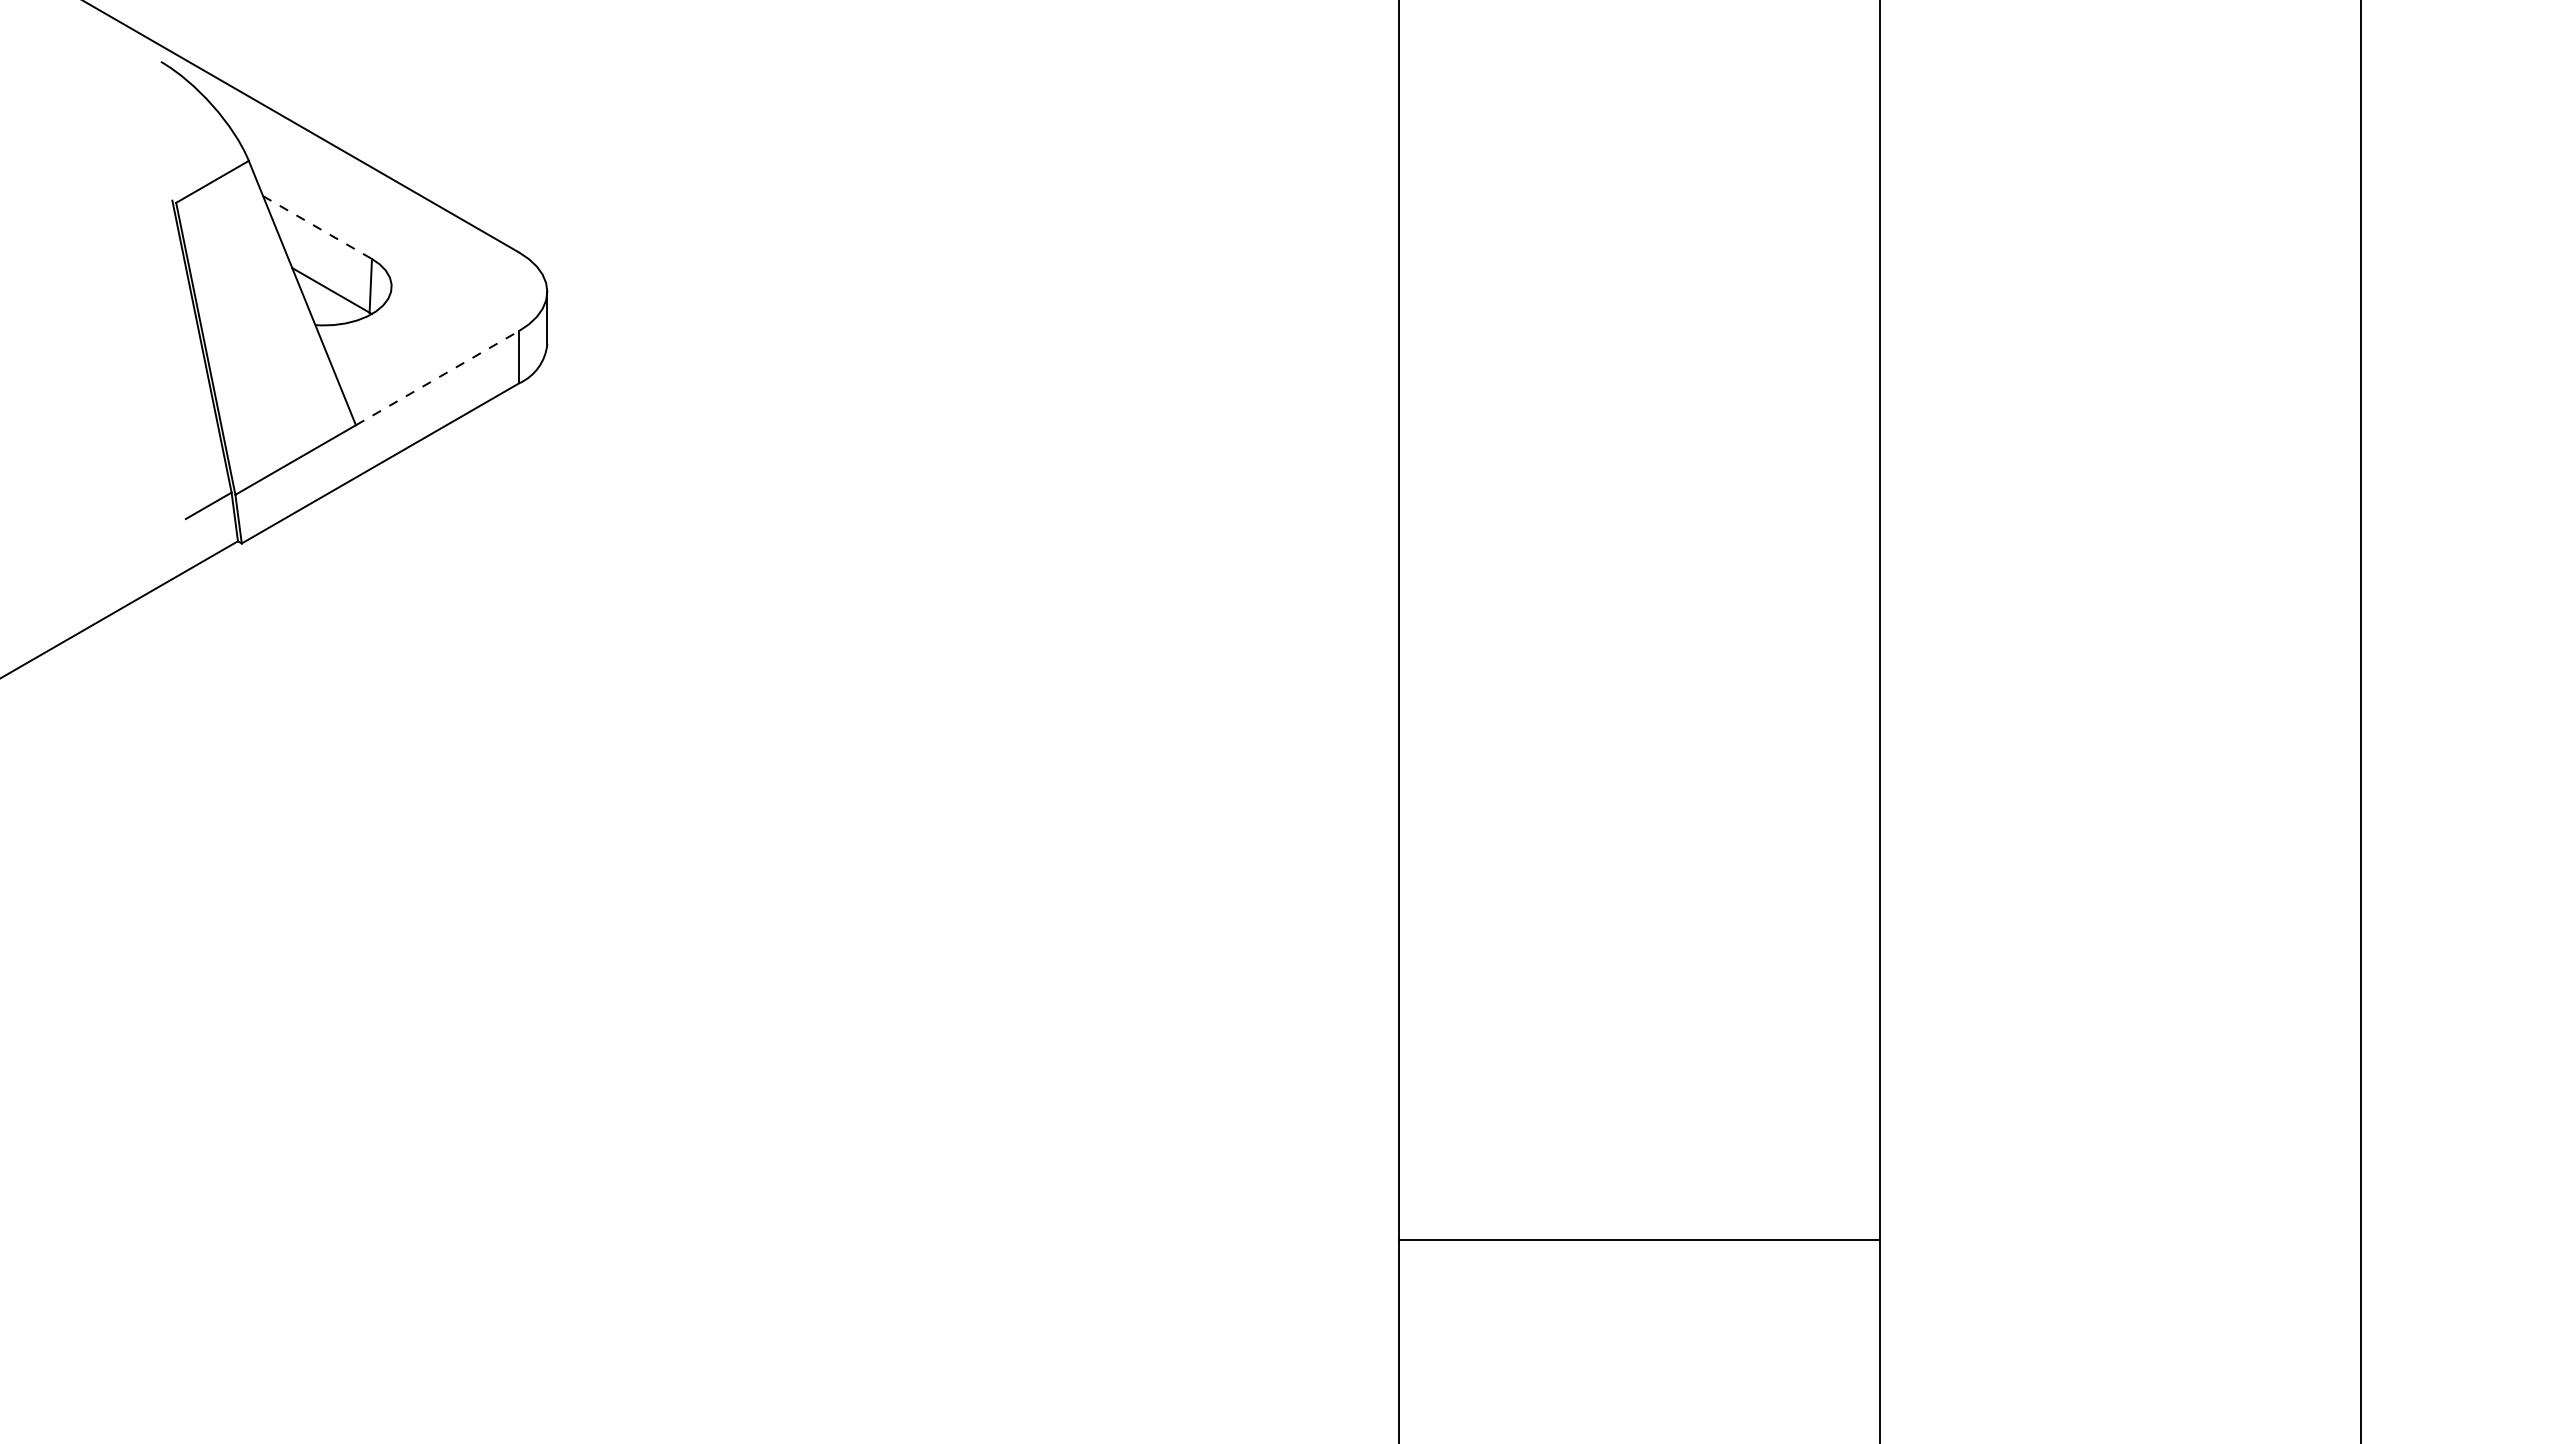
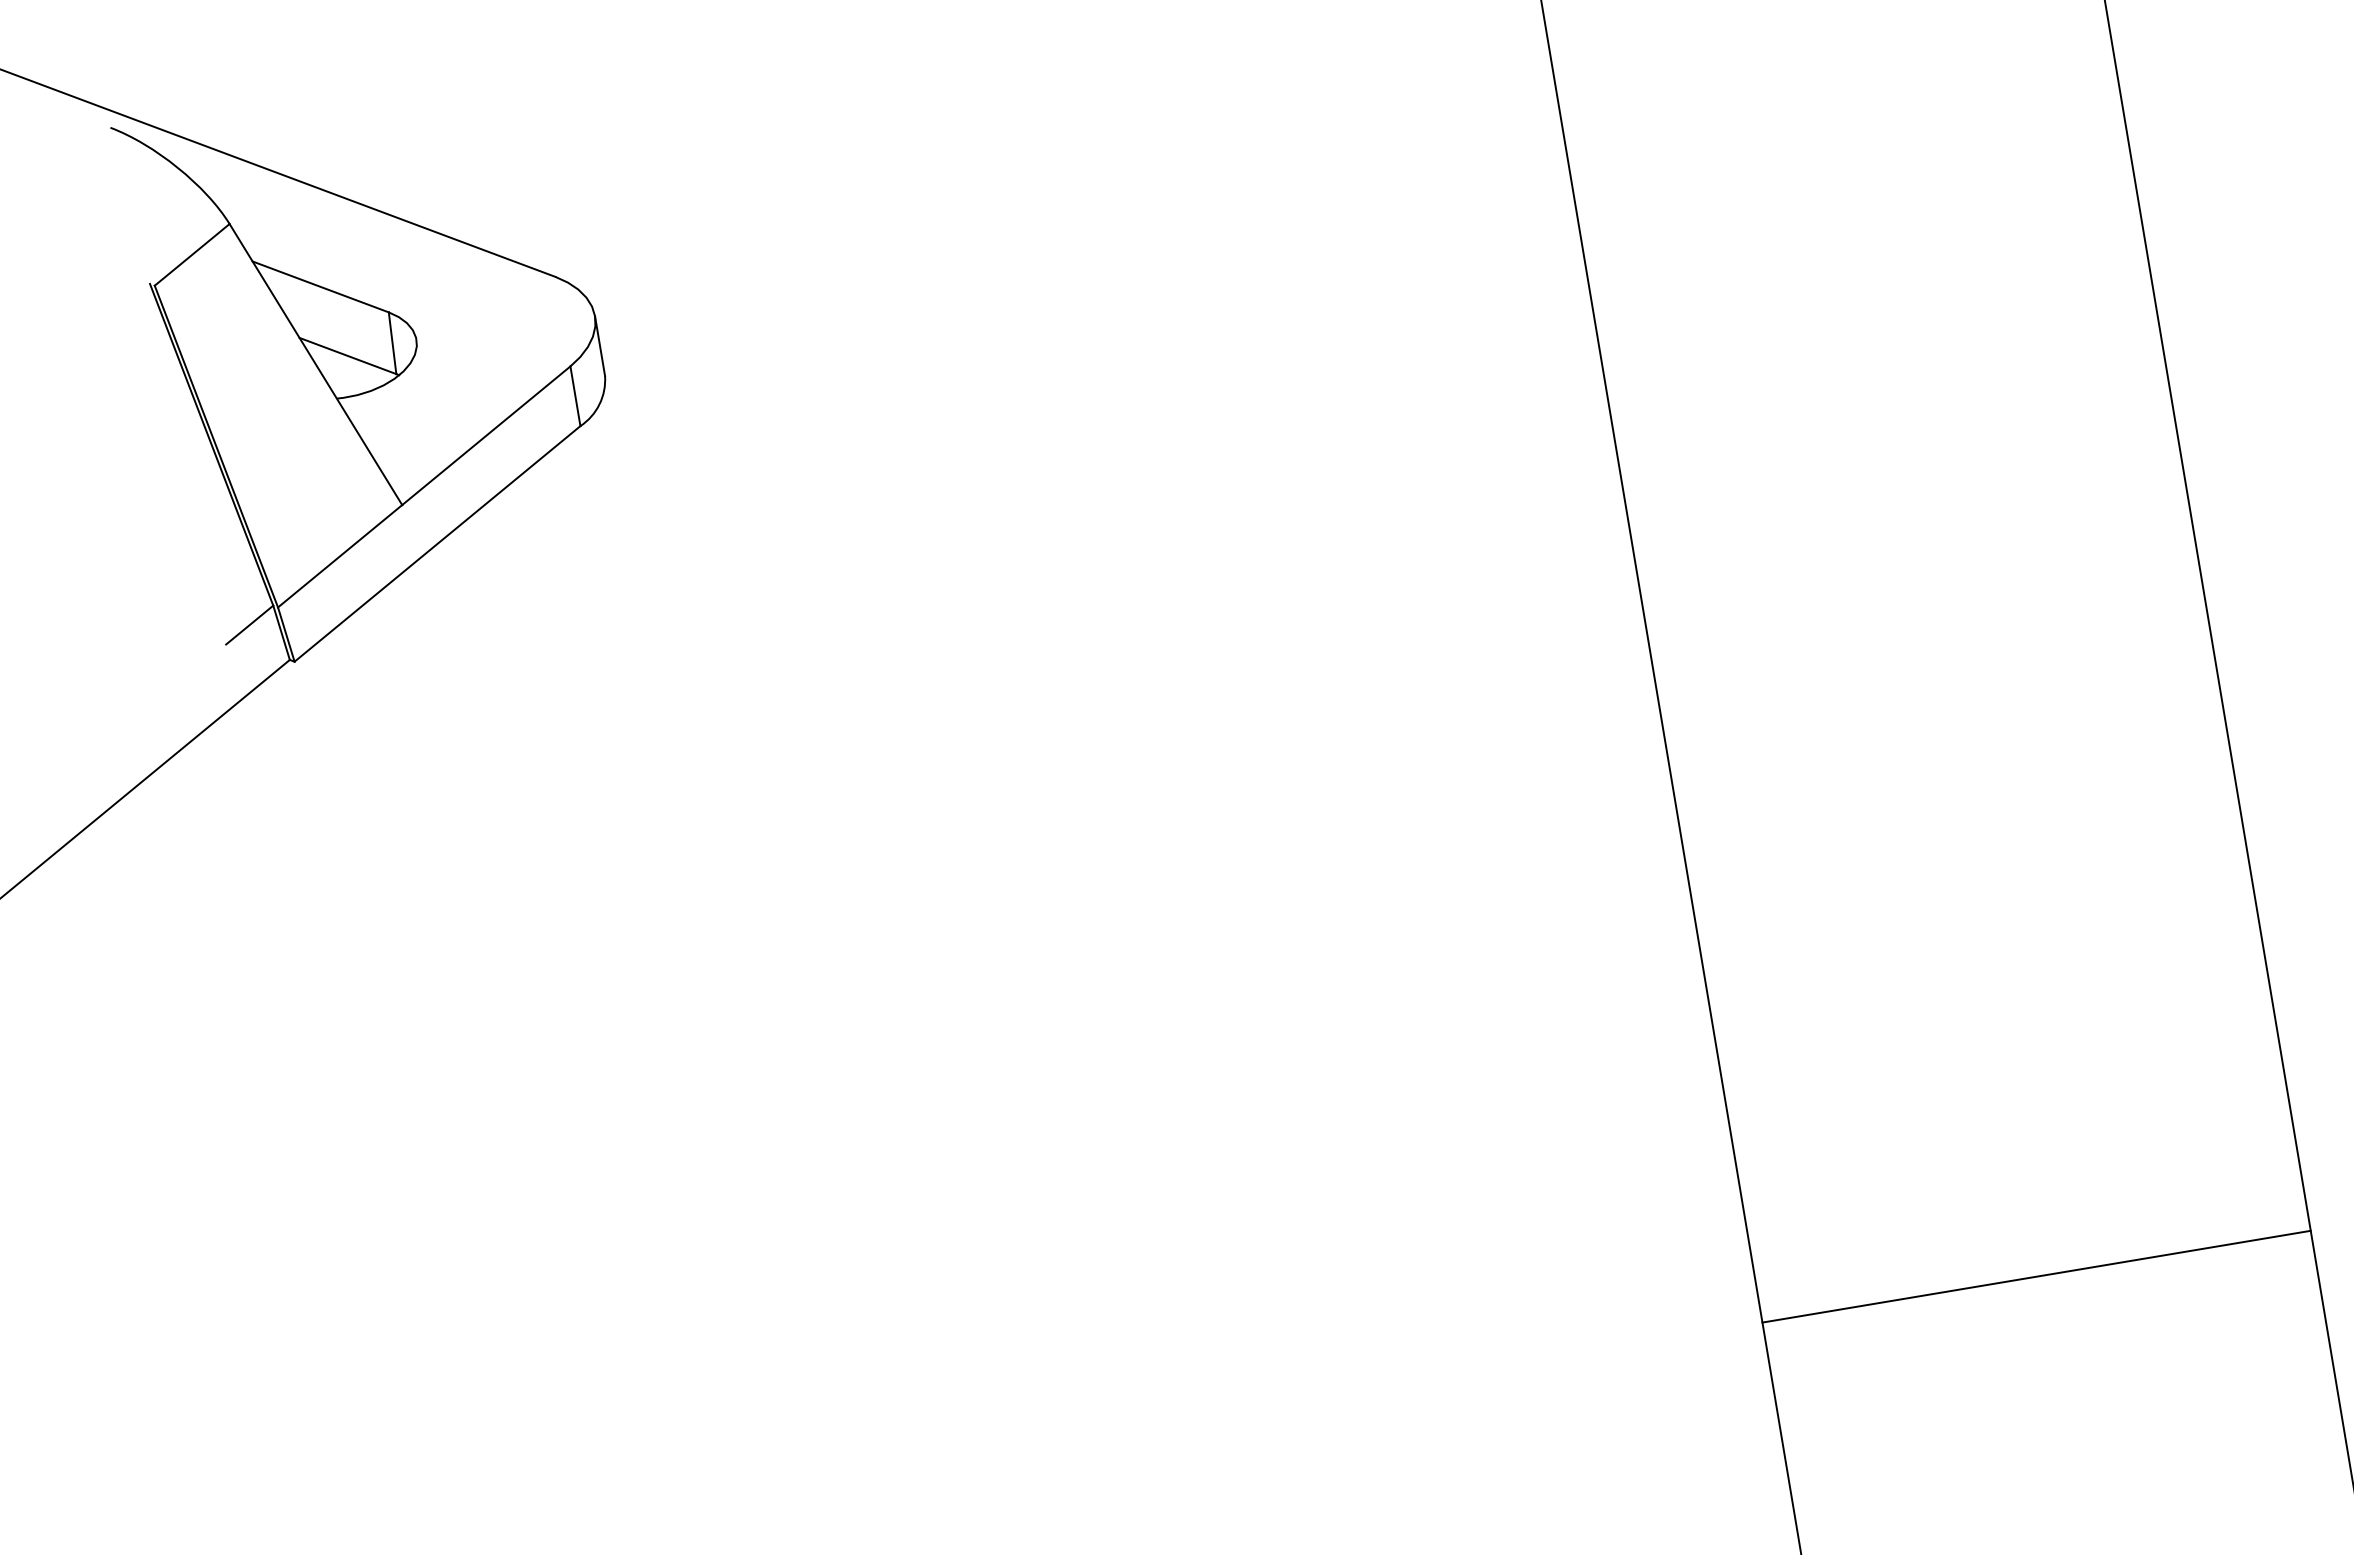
line: (317, 227) -> (320, 286), dashed -> solid
line: (437, 377) -> (486, 435), dashed -> solid
line: (1639, 1239) -> (2036, 1276), moved

